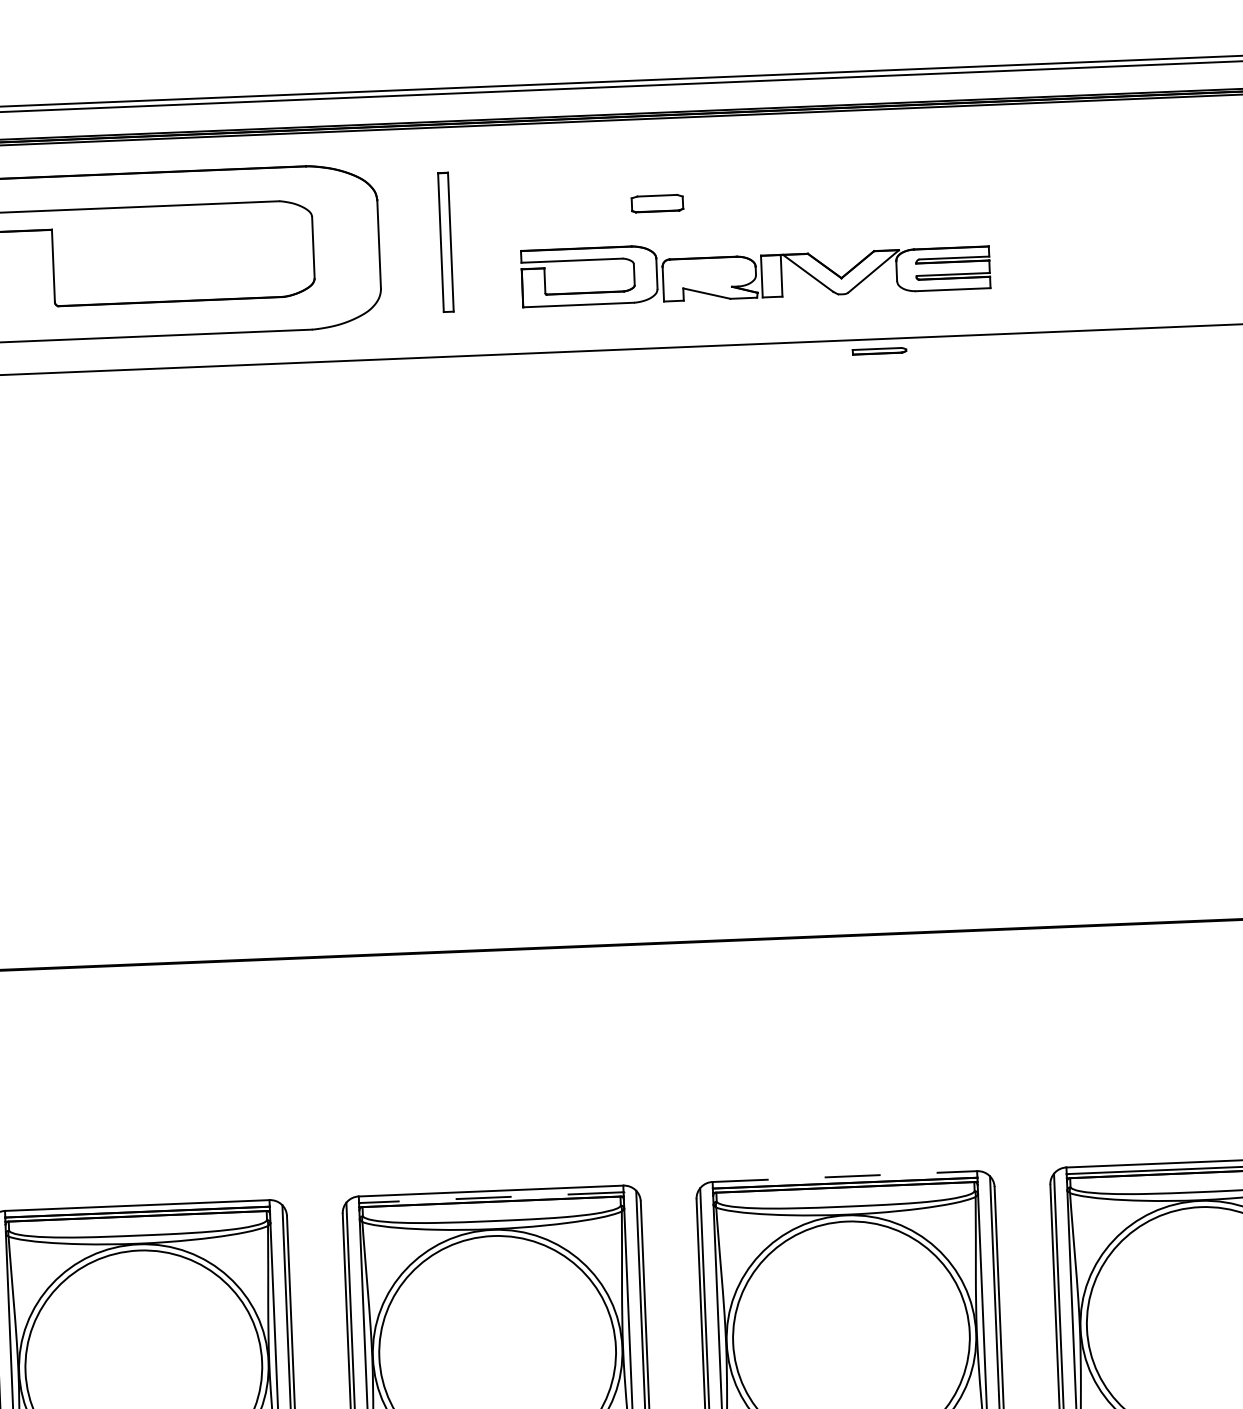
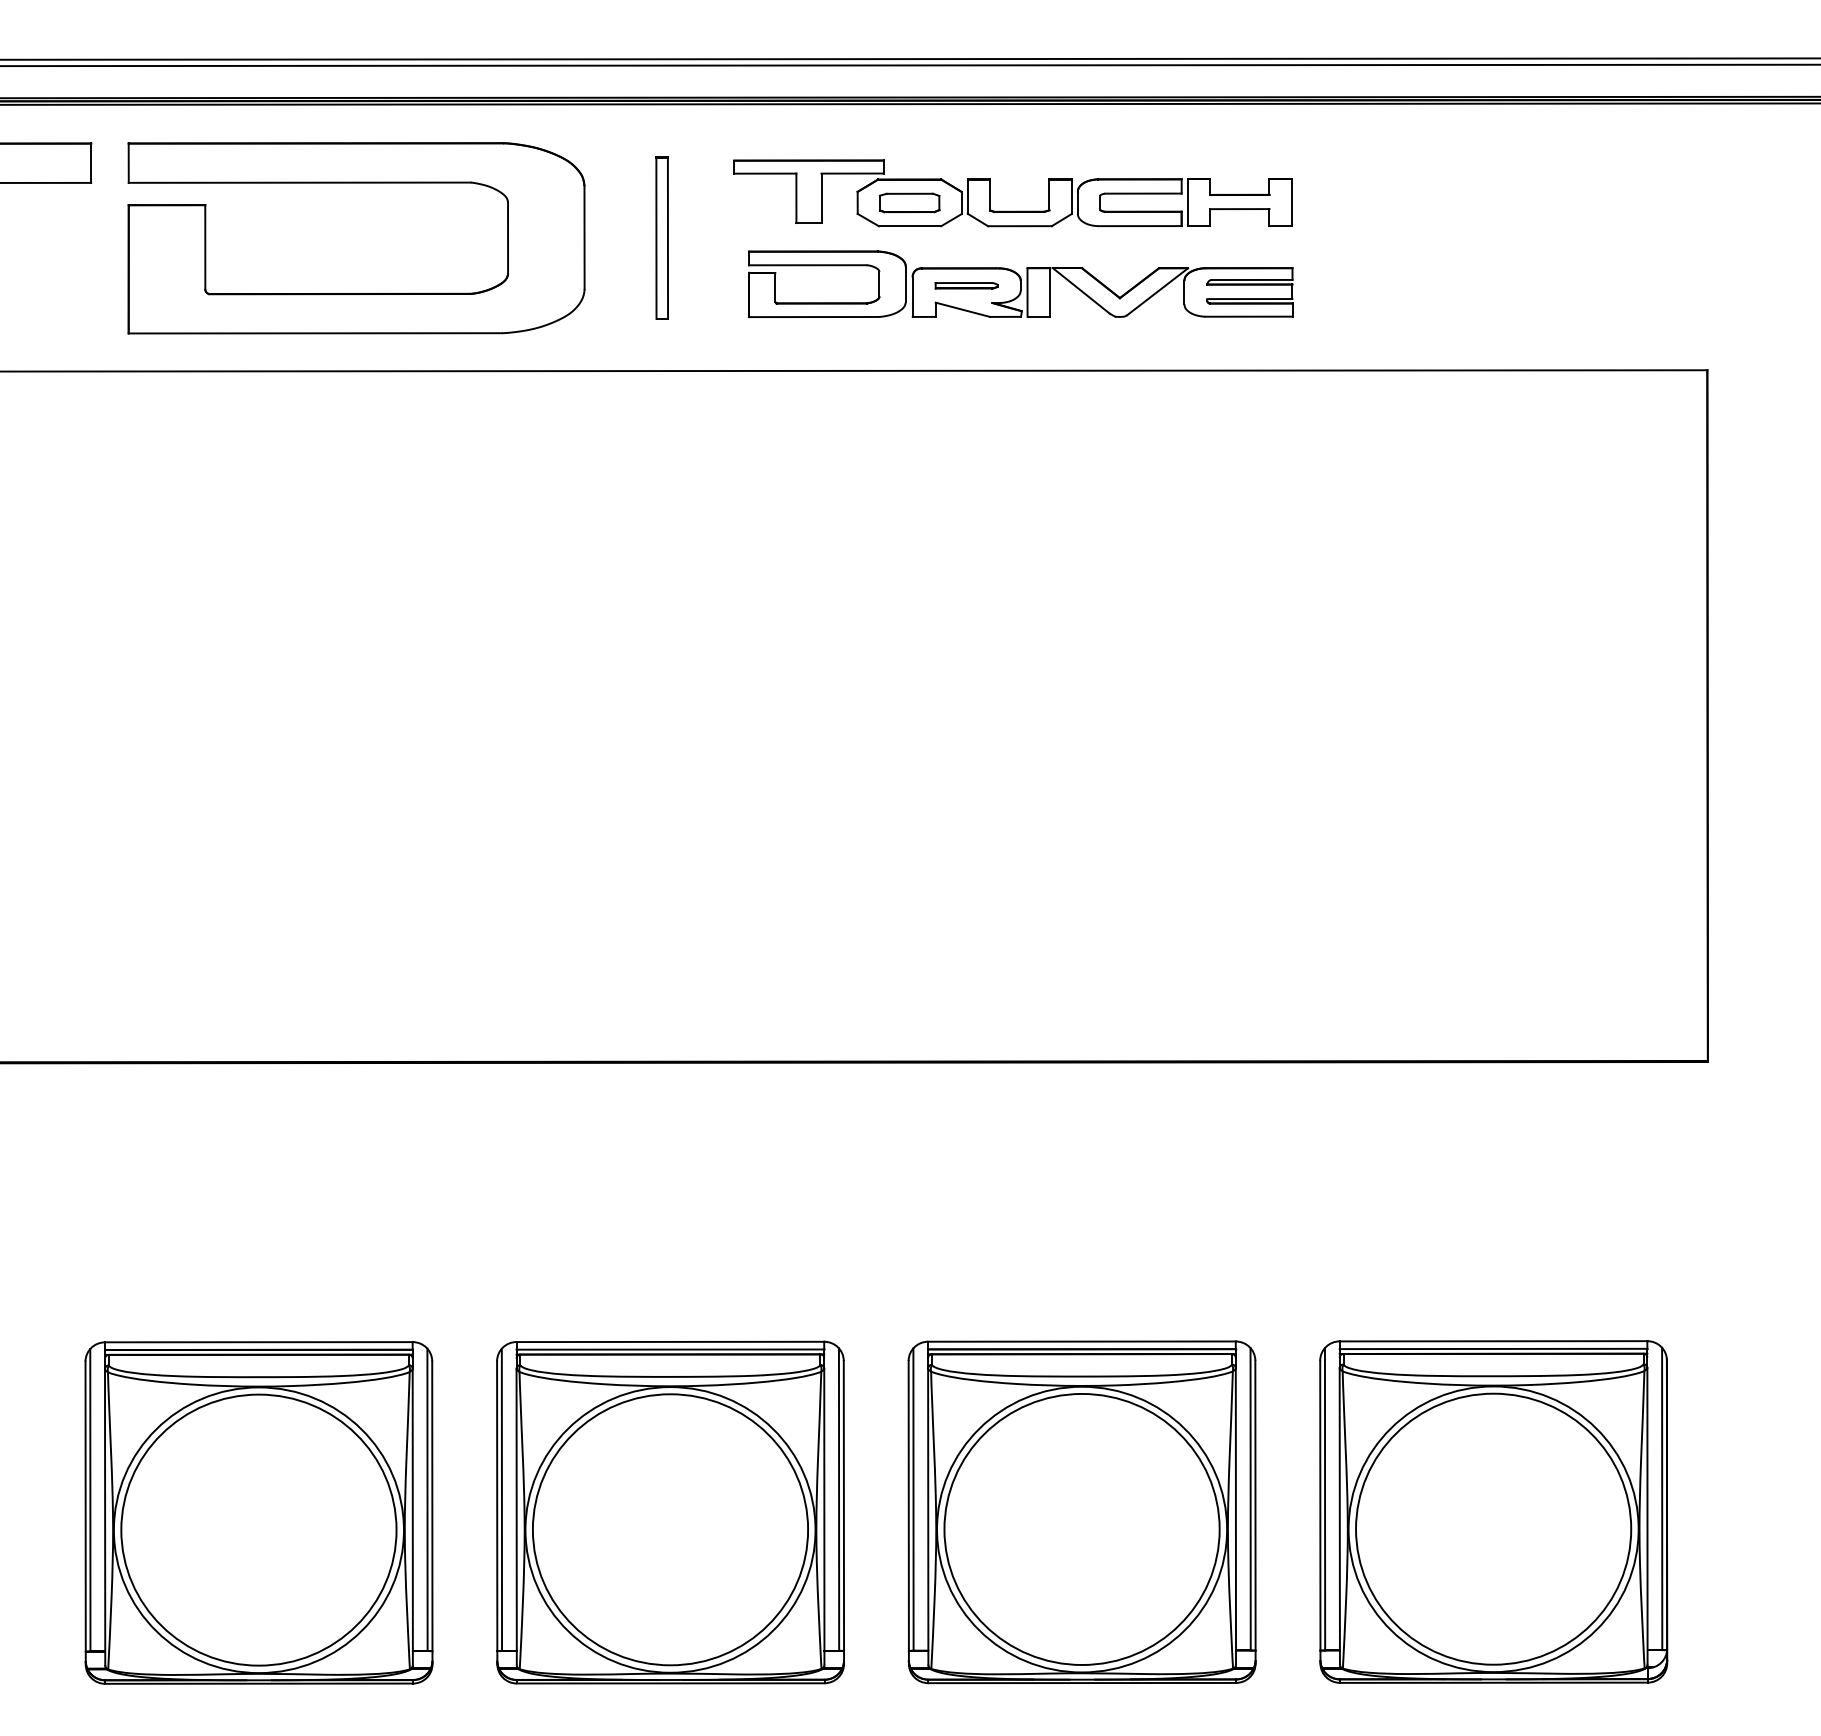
part: (746, 206) -> (1012, 210), added
part: (879, 351) -> (966, 285), moved
line: (845, 1176) -> (1082, 1341), dashed -> solid
line: (491, 1197) -> (670, 1349), dashed -> solid

